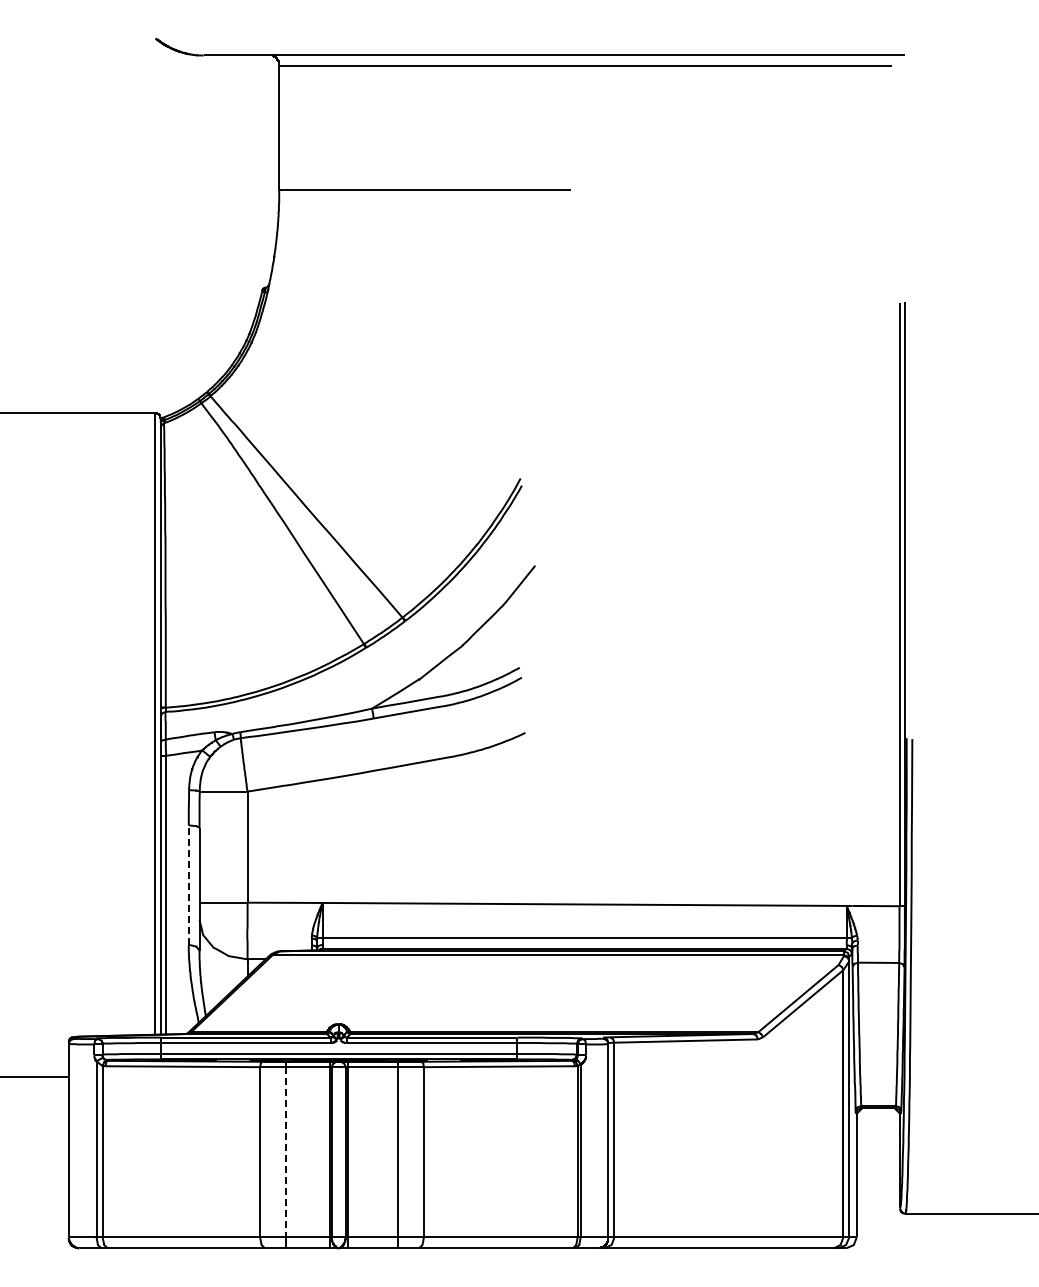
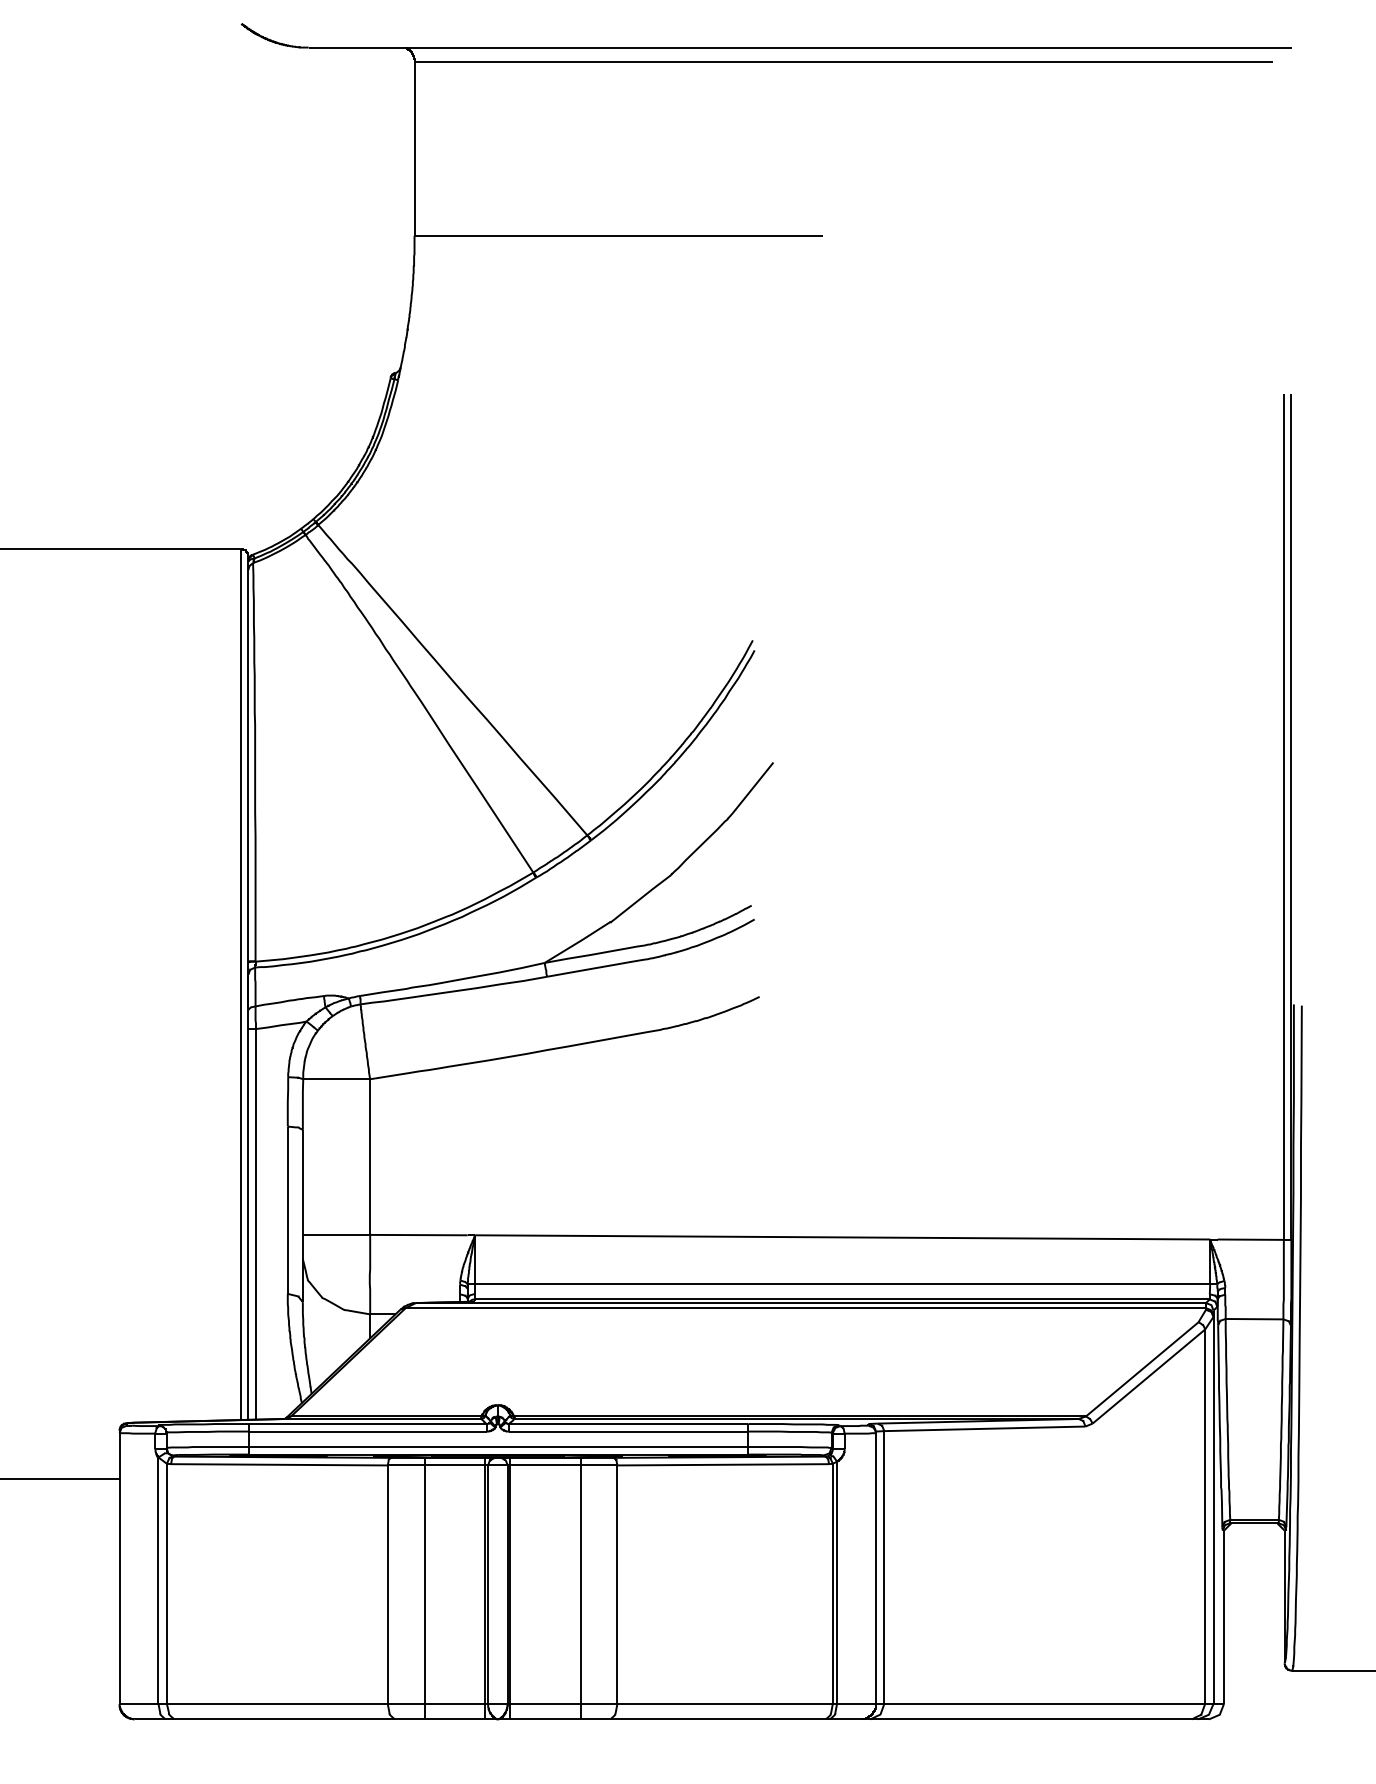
line: (188, 885) -> (287, 1210), dashed -> solid
line: (286, 1152) -> (424, 1585), dashed -> solid

